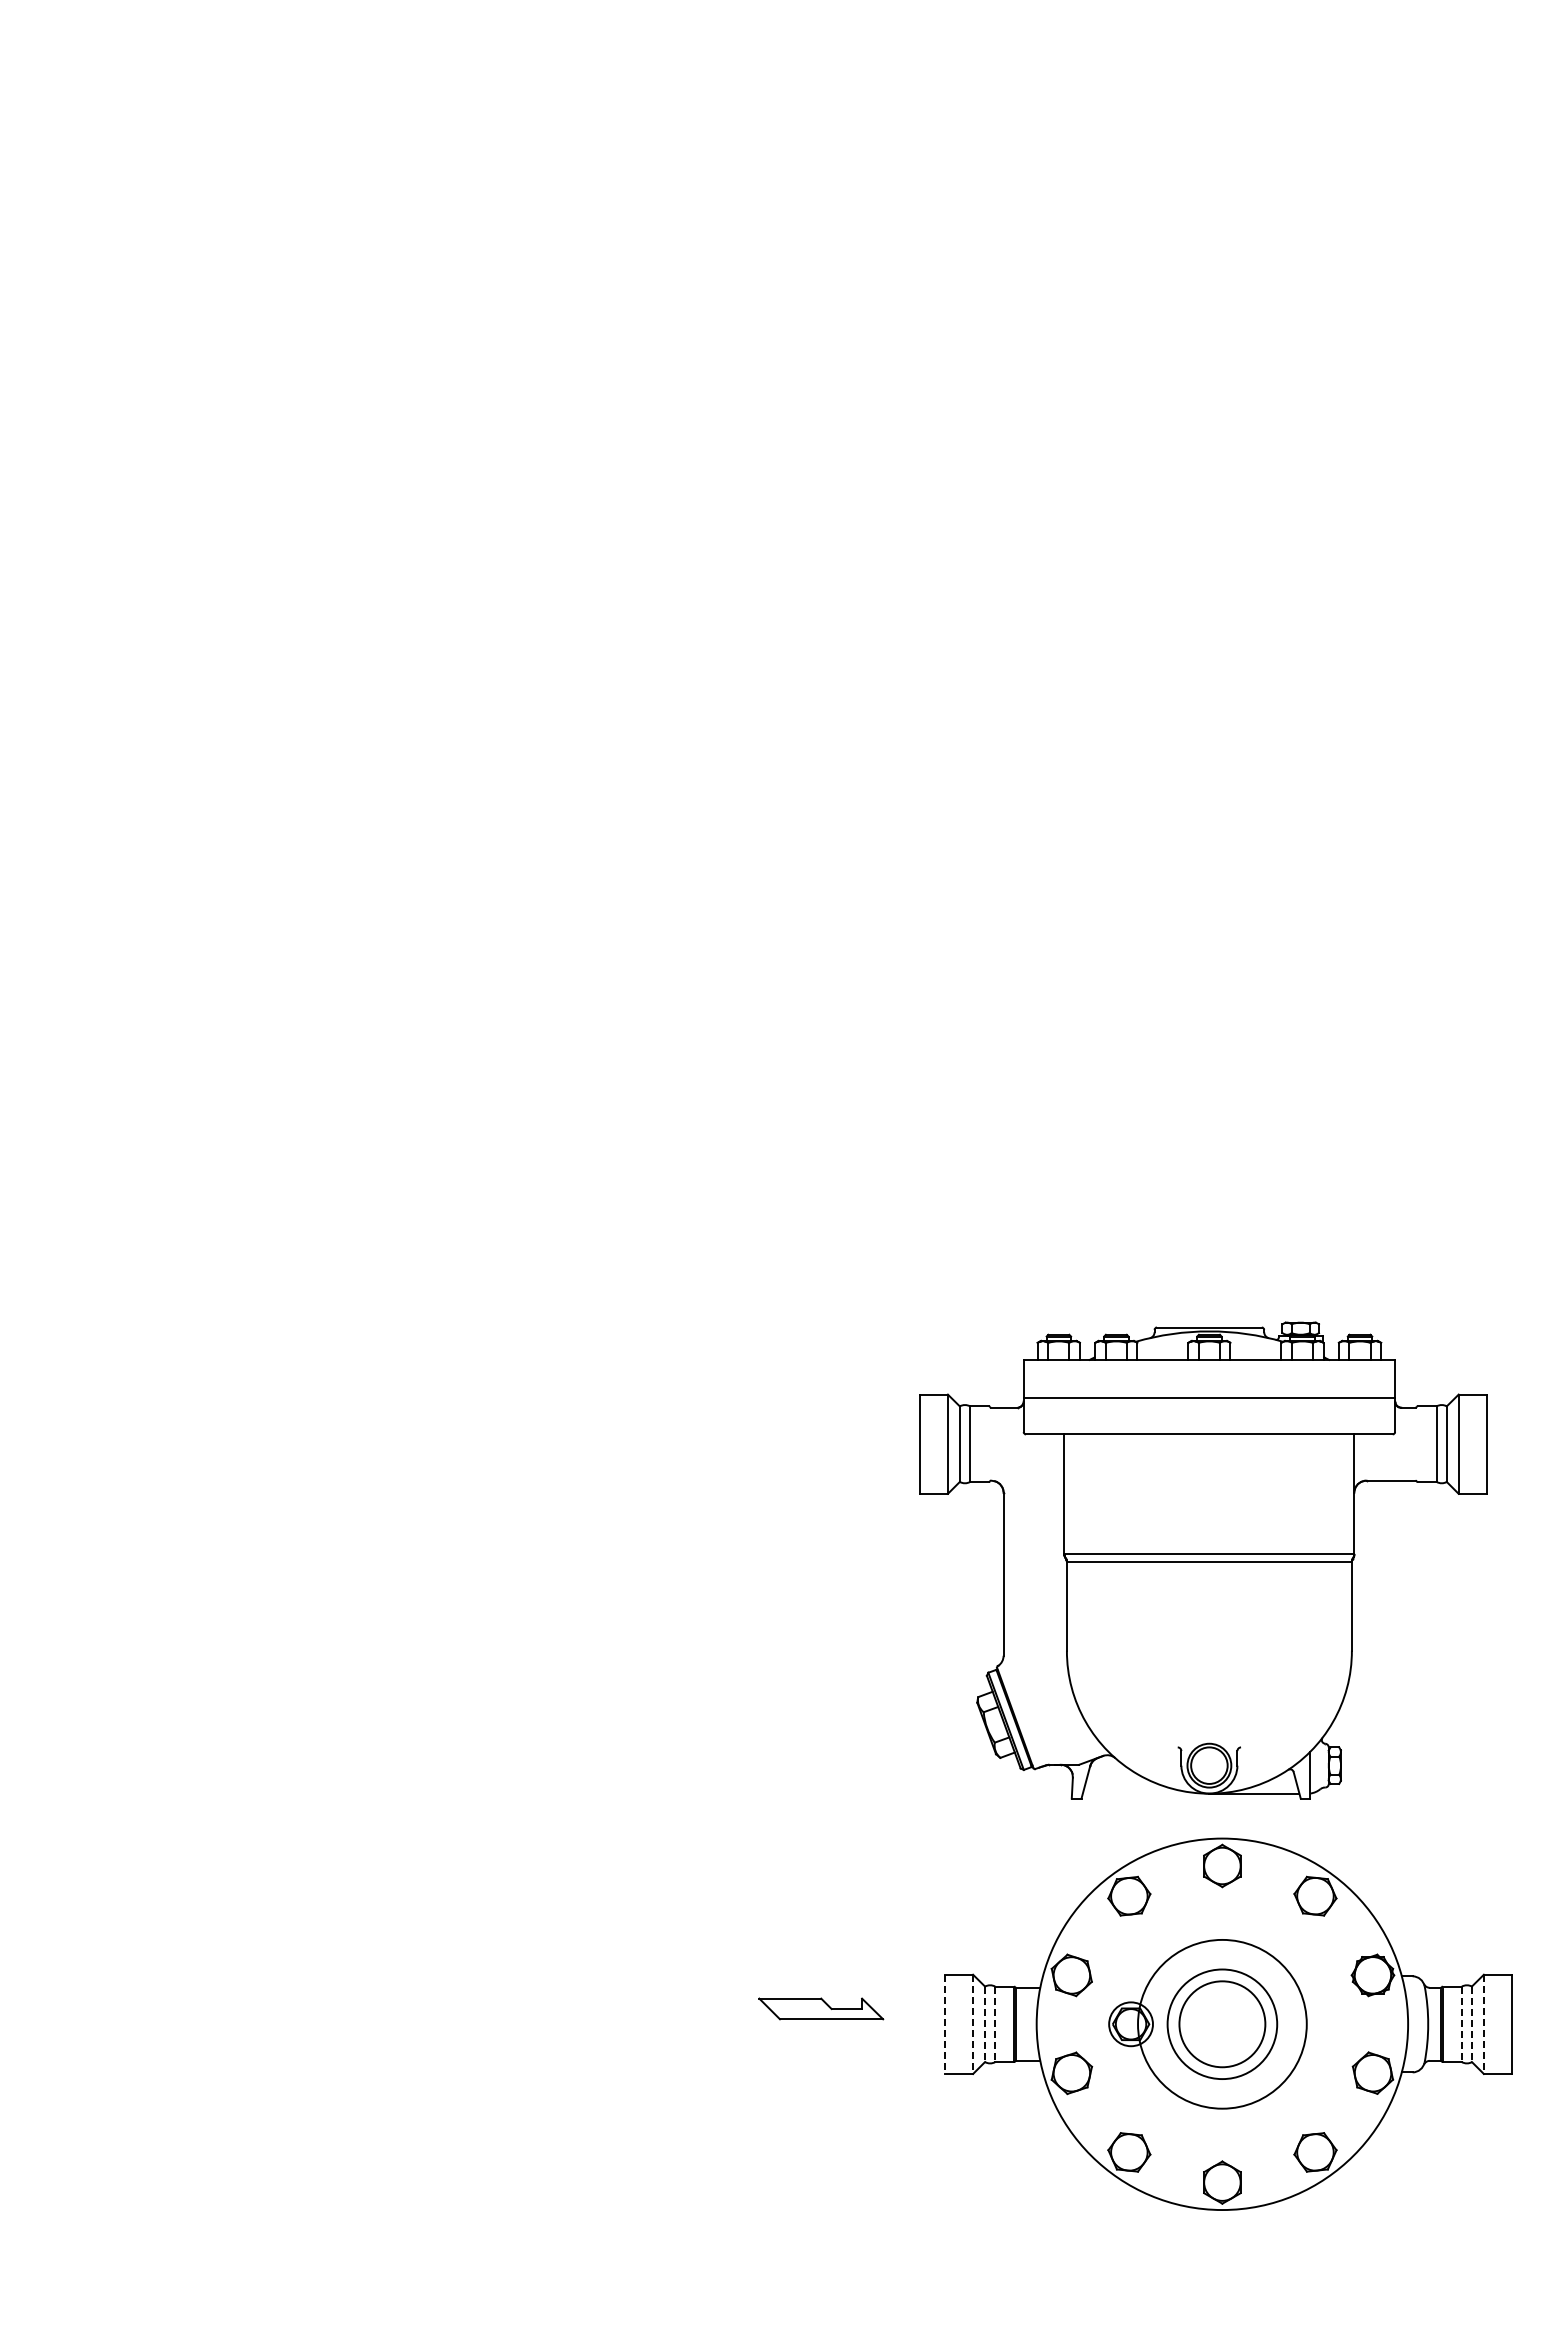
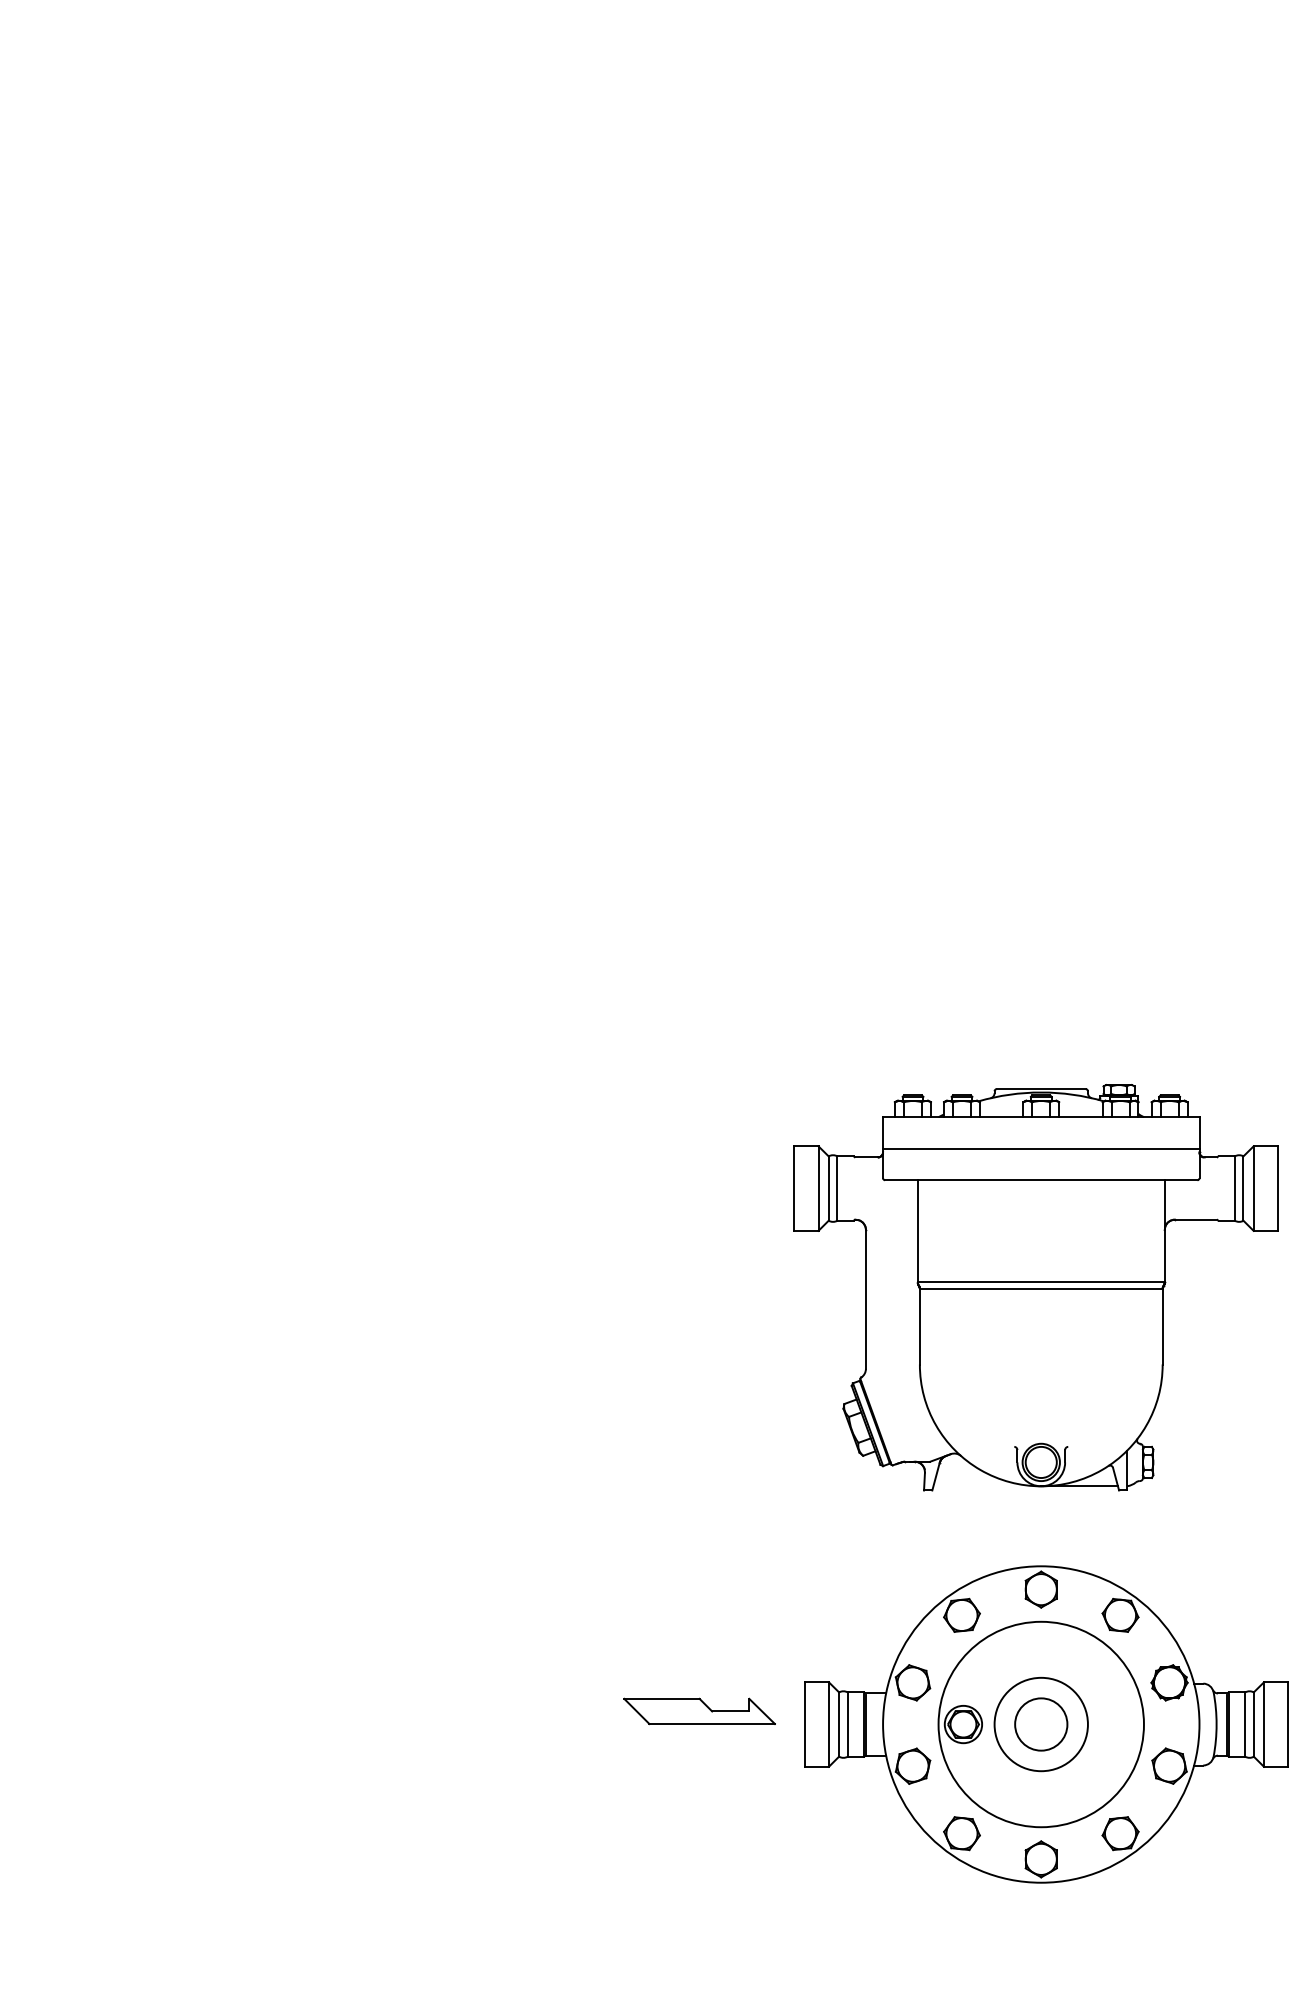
part: (1203, 1560) -> (1036, 1287), moved
part: (820, 2008) -> (698, 1711), size x1.43
circle: (1221, 2023) -> (1040, 1723), size x1.43
circle: (1222, 2023) -> (1041, 1723), size x0.71
line: (944, 2024) -> (804, 1724), dashed -> solid
line: (973, 2024) -> (829, 1724), dashed -> solid
line: (985, 2024) -> (839, 1724), dashed -> solid
line: (995, 2024) -> (847, 1724), dashed -> solid
line: (1461, 2024) -> (1244, 1724), dashed -> solid
line: (1471, 2024) -> (1253, 1724), dashed -> solid
line: (1483, 2024) -> (1263, 1724), dashed -> solid

